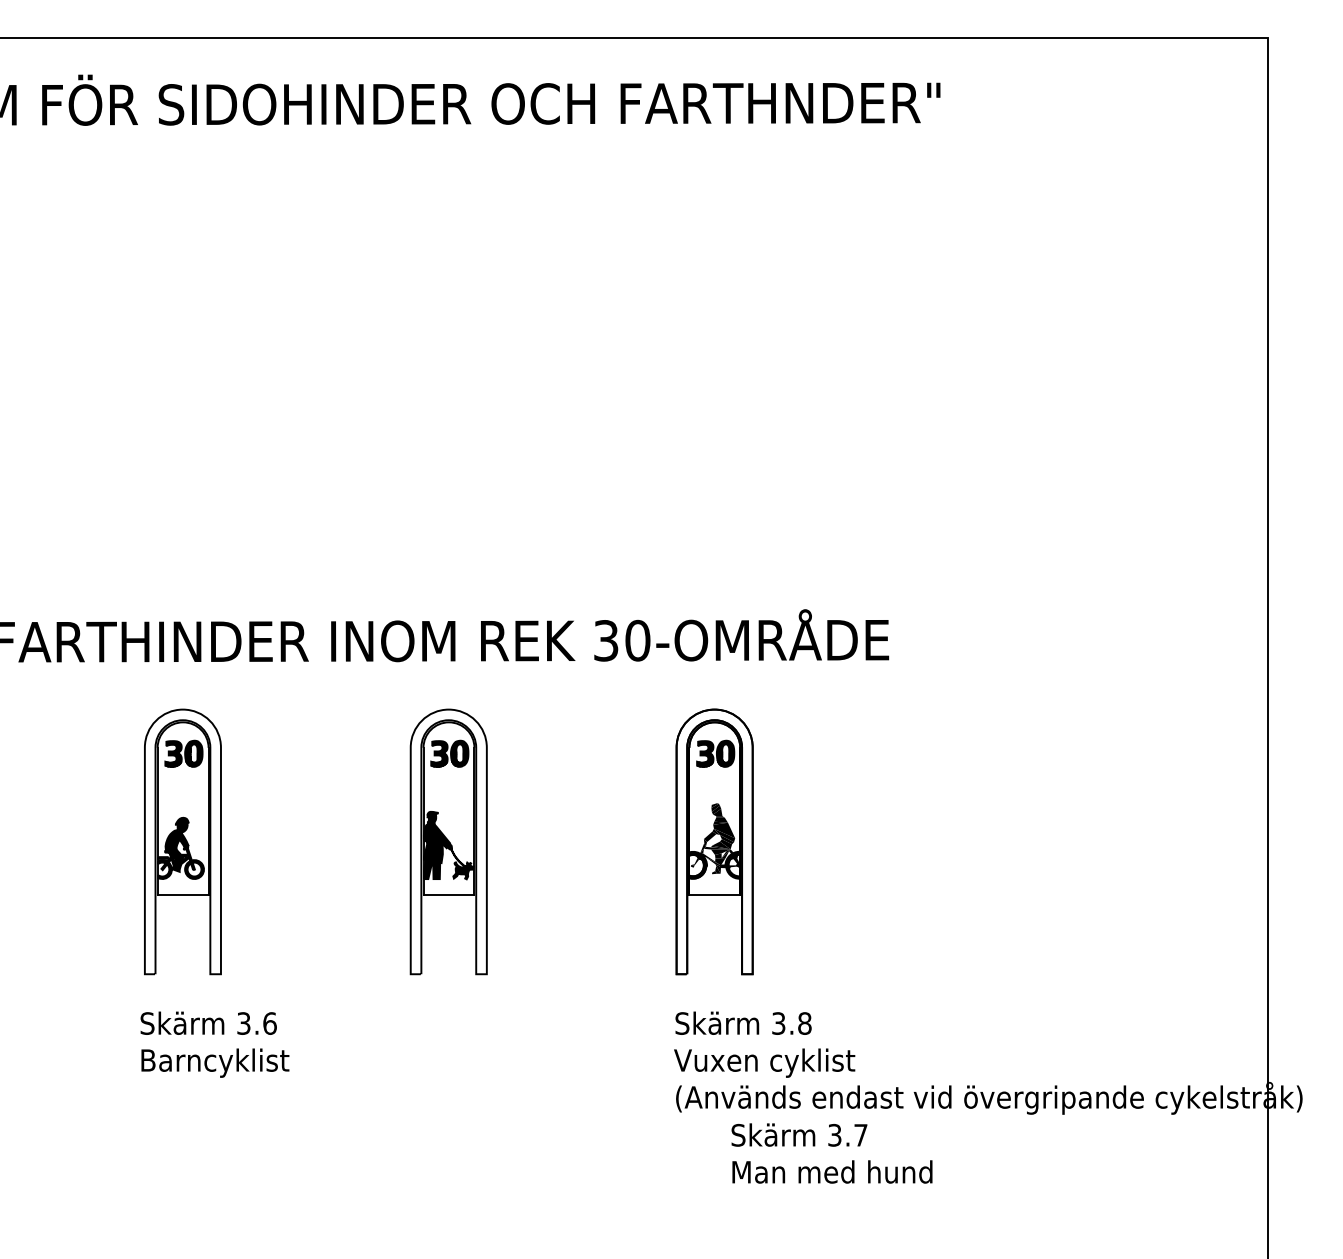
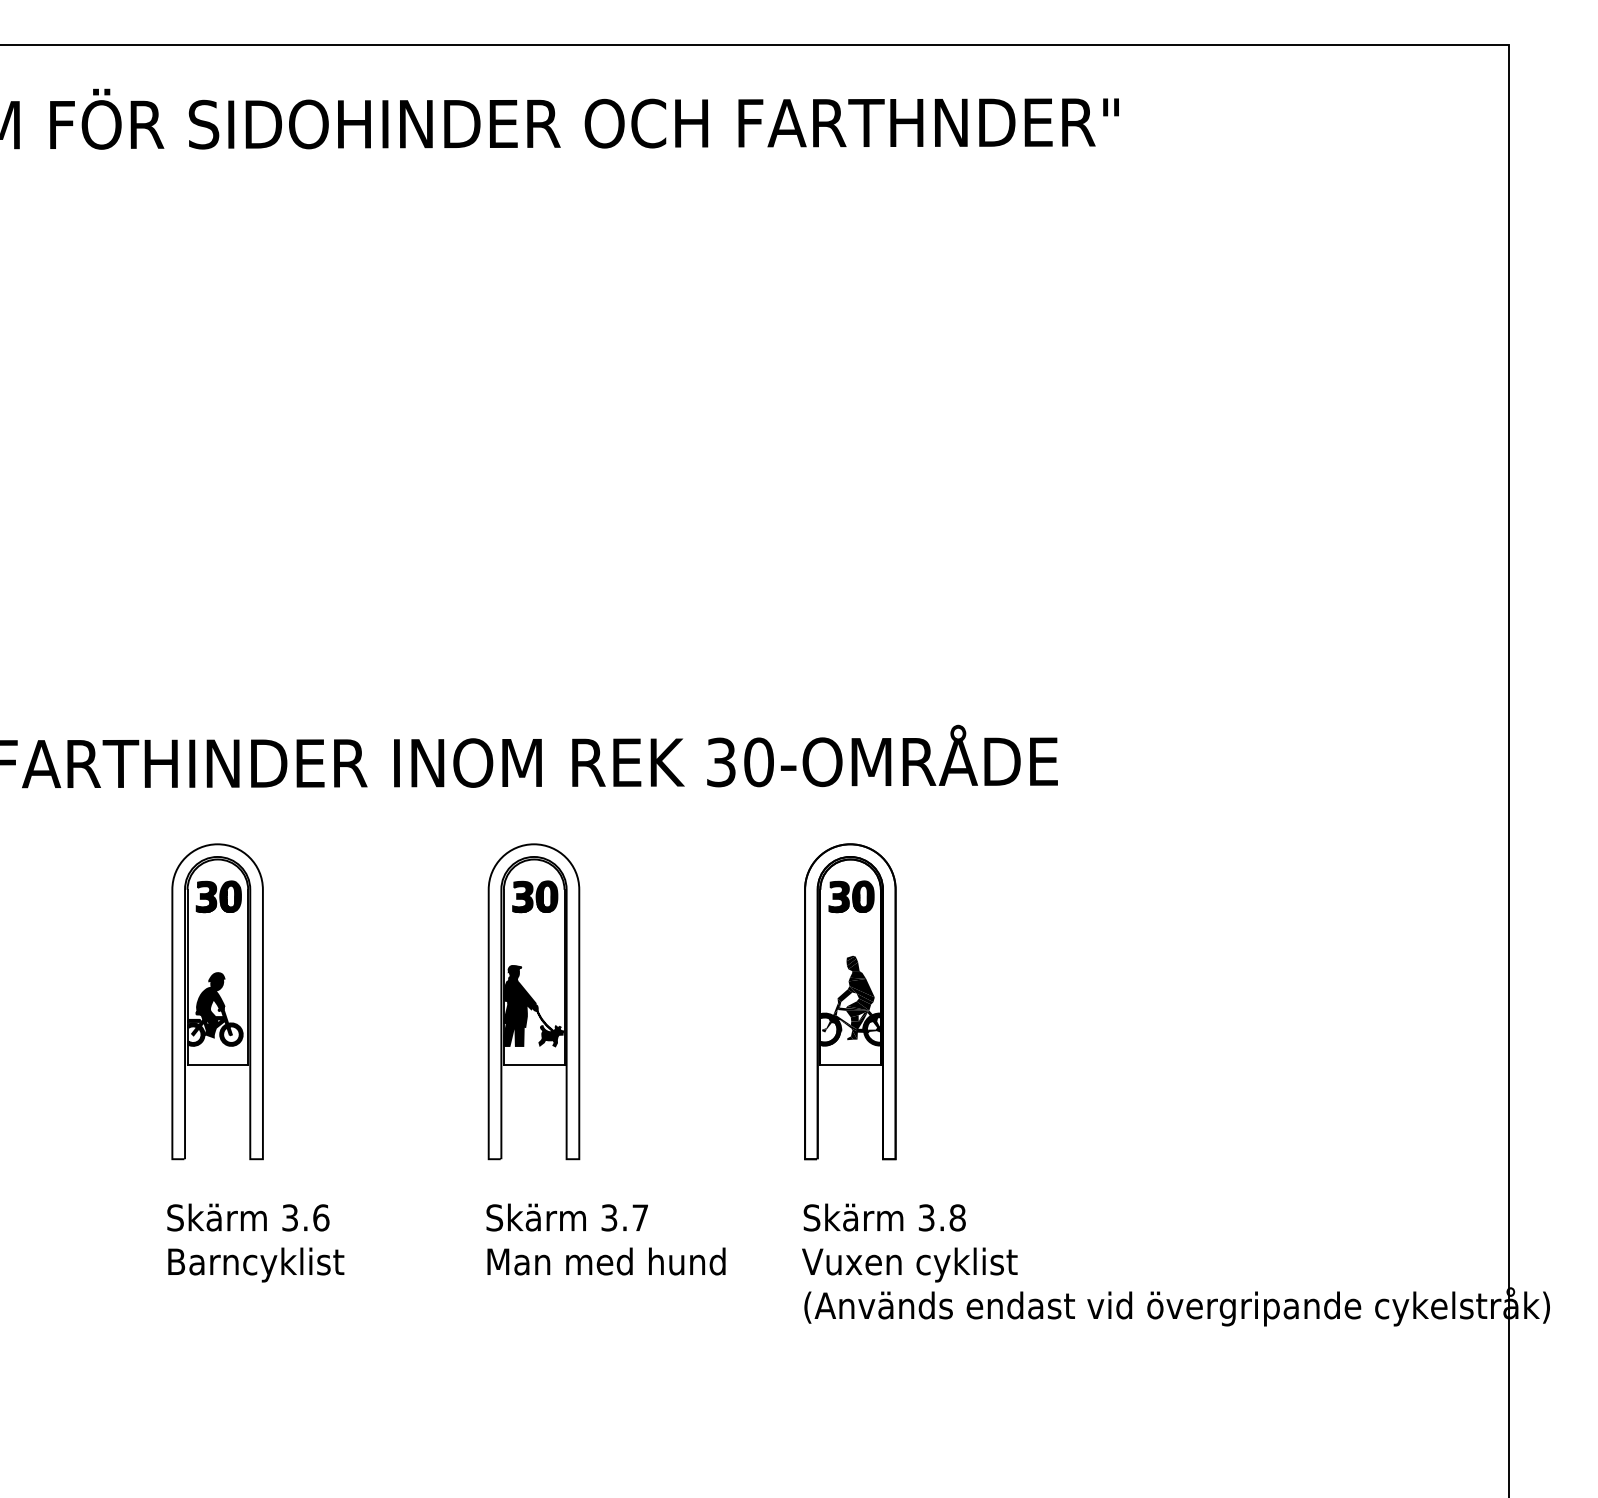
text: (831, 1153) -> (605, 1239), moved

